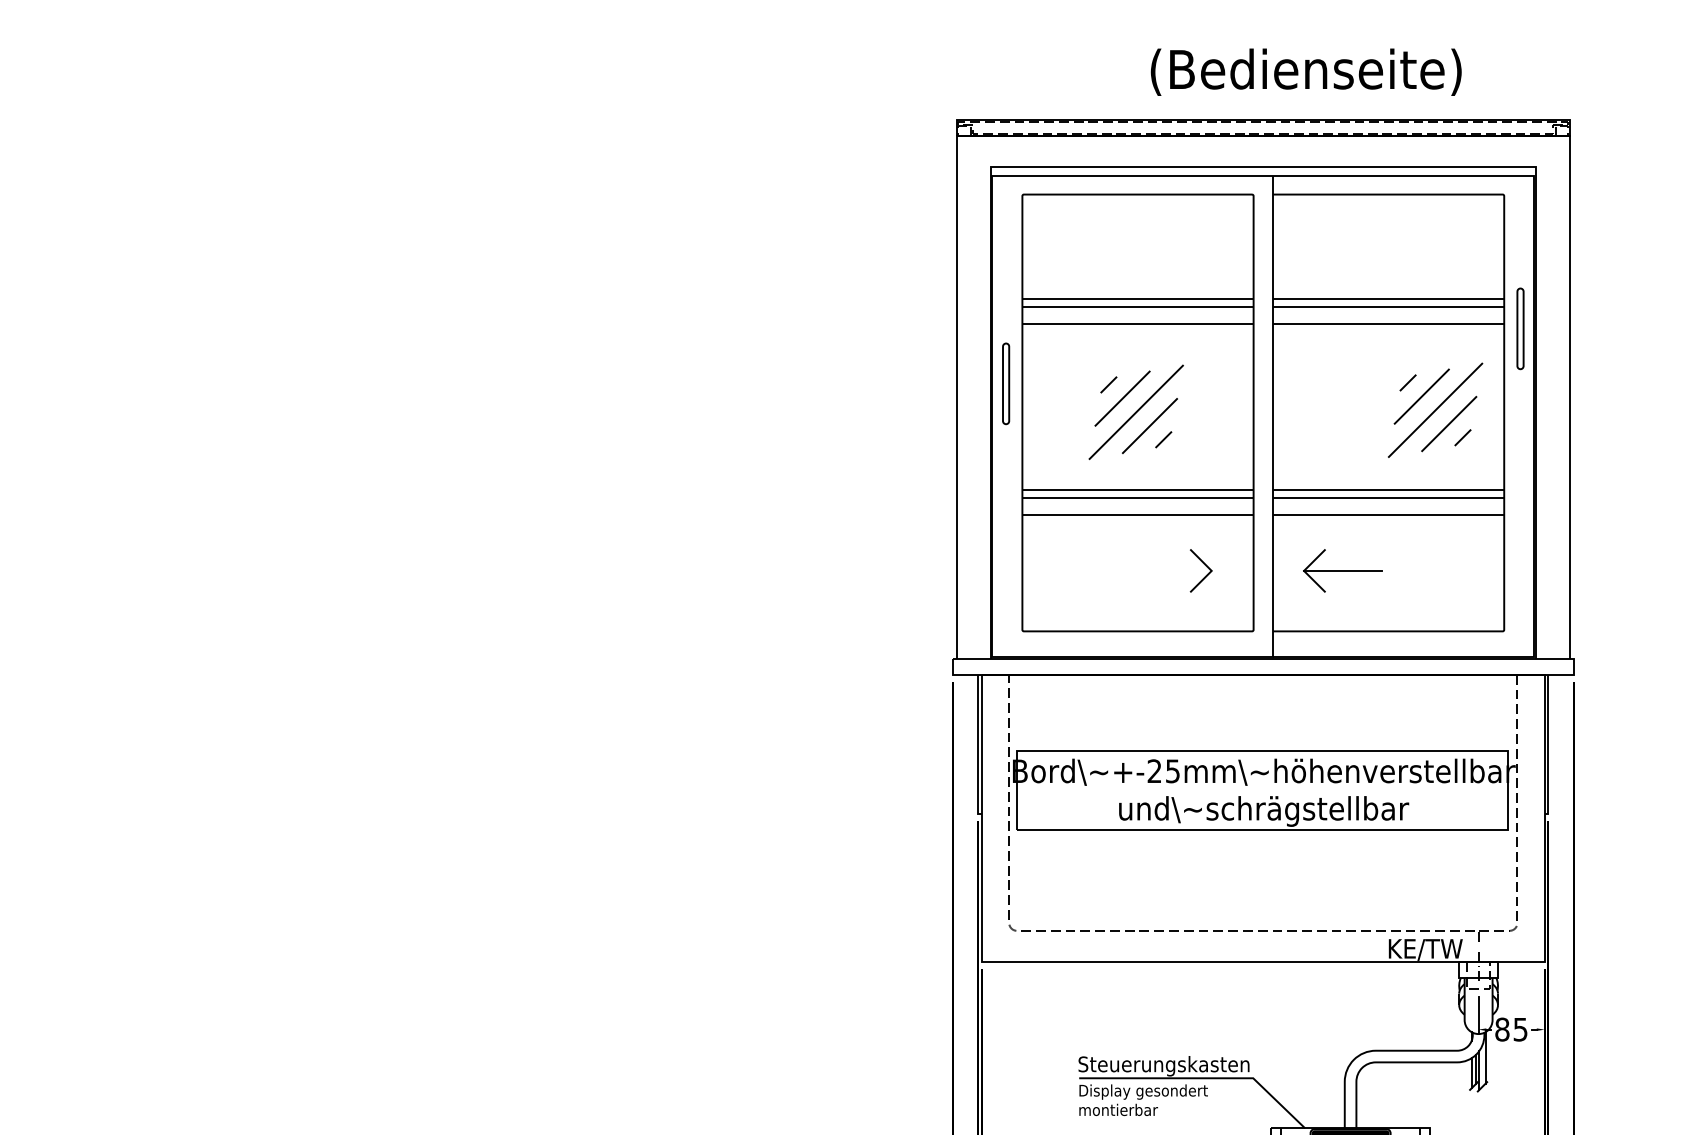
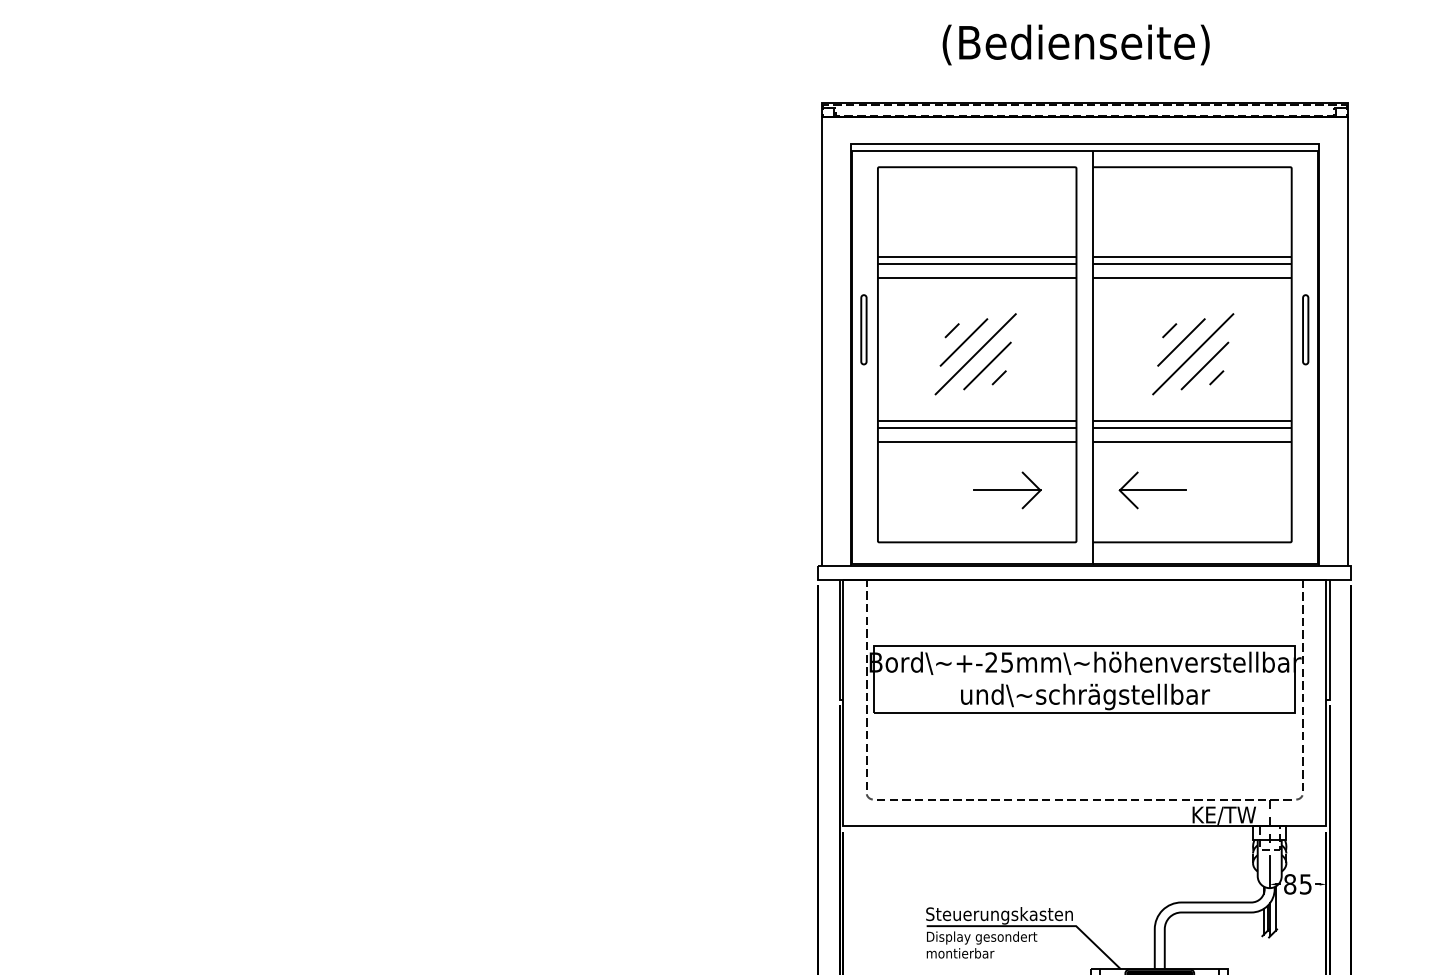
text: (1305, 71) -> (1075, 44), moved
part: (1520, 328) -> (1305, 329), moved
part: (1435, 409) -> (1193, 353), moved
line: (1172, 570) -> (1006, 490), added

